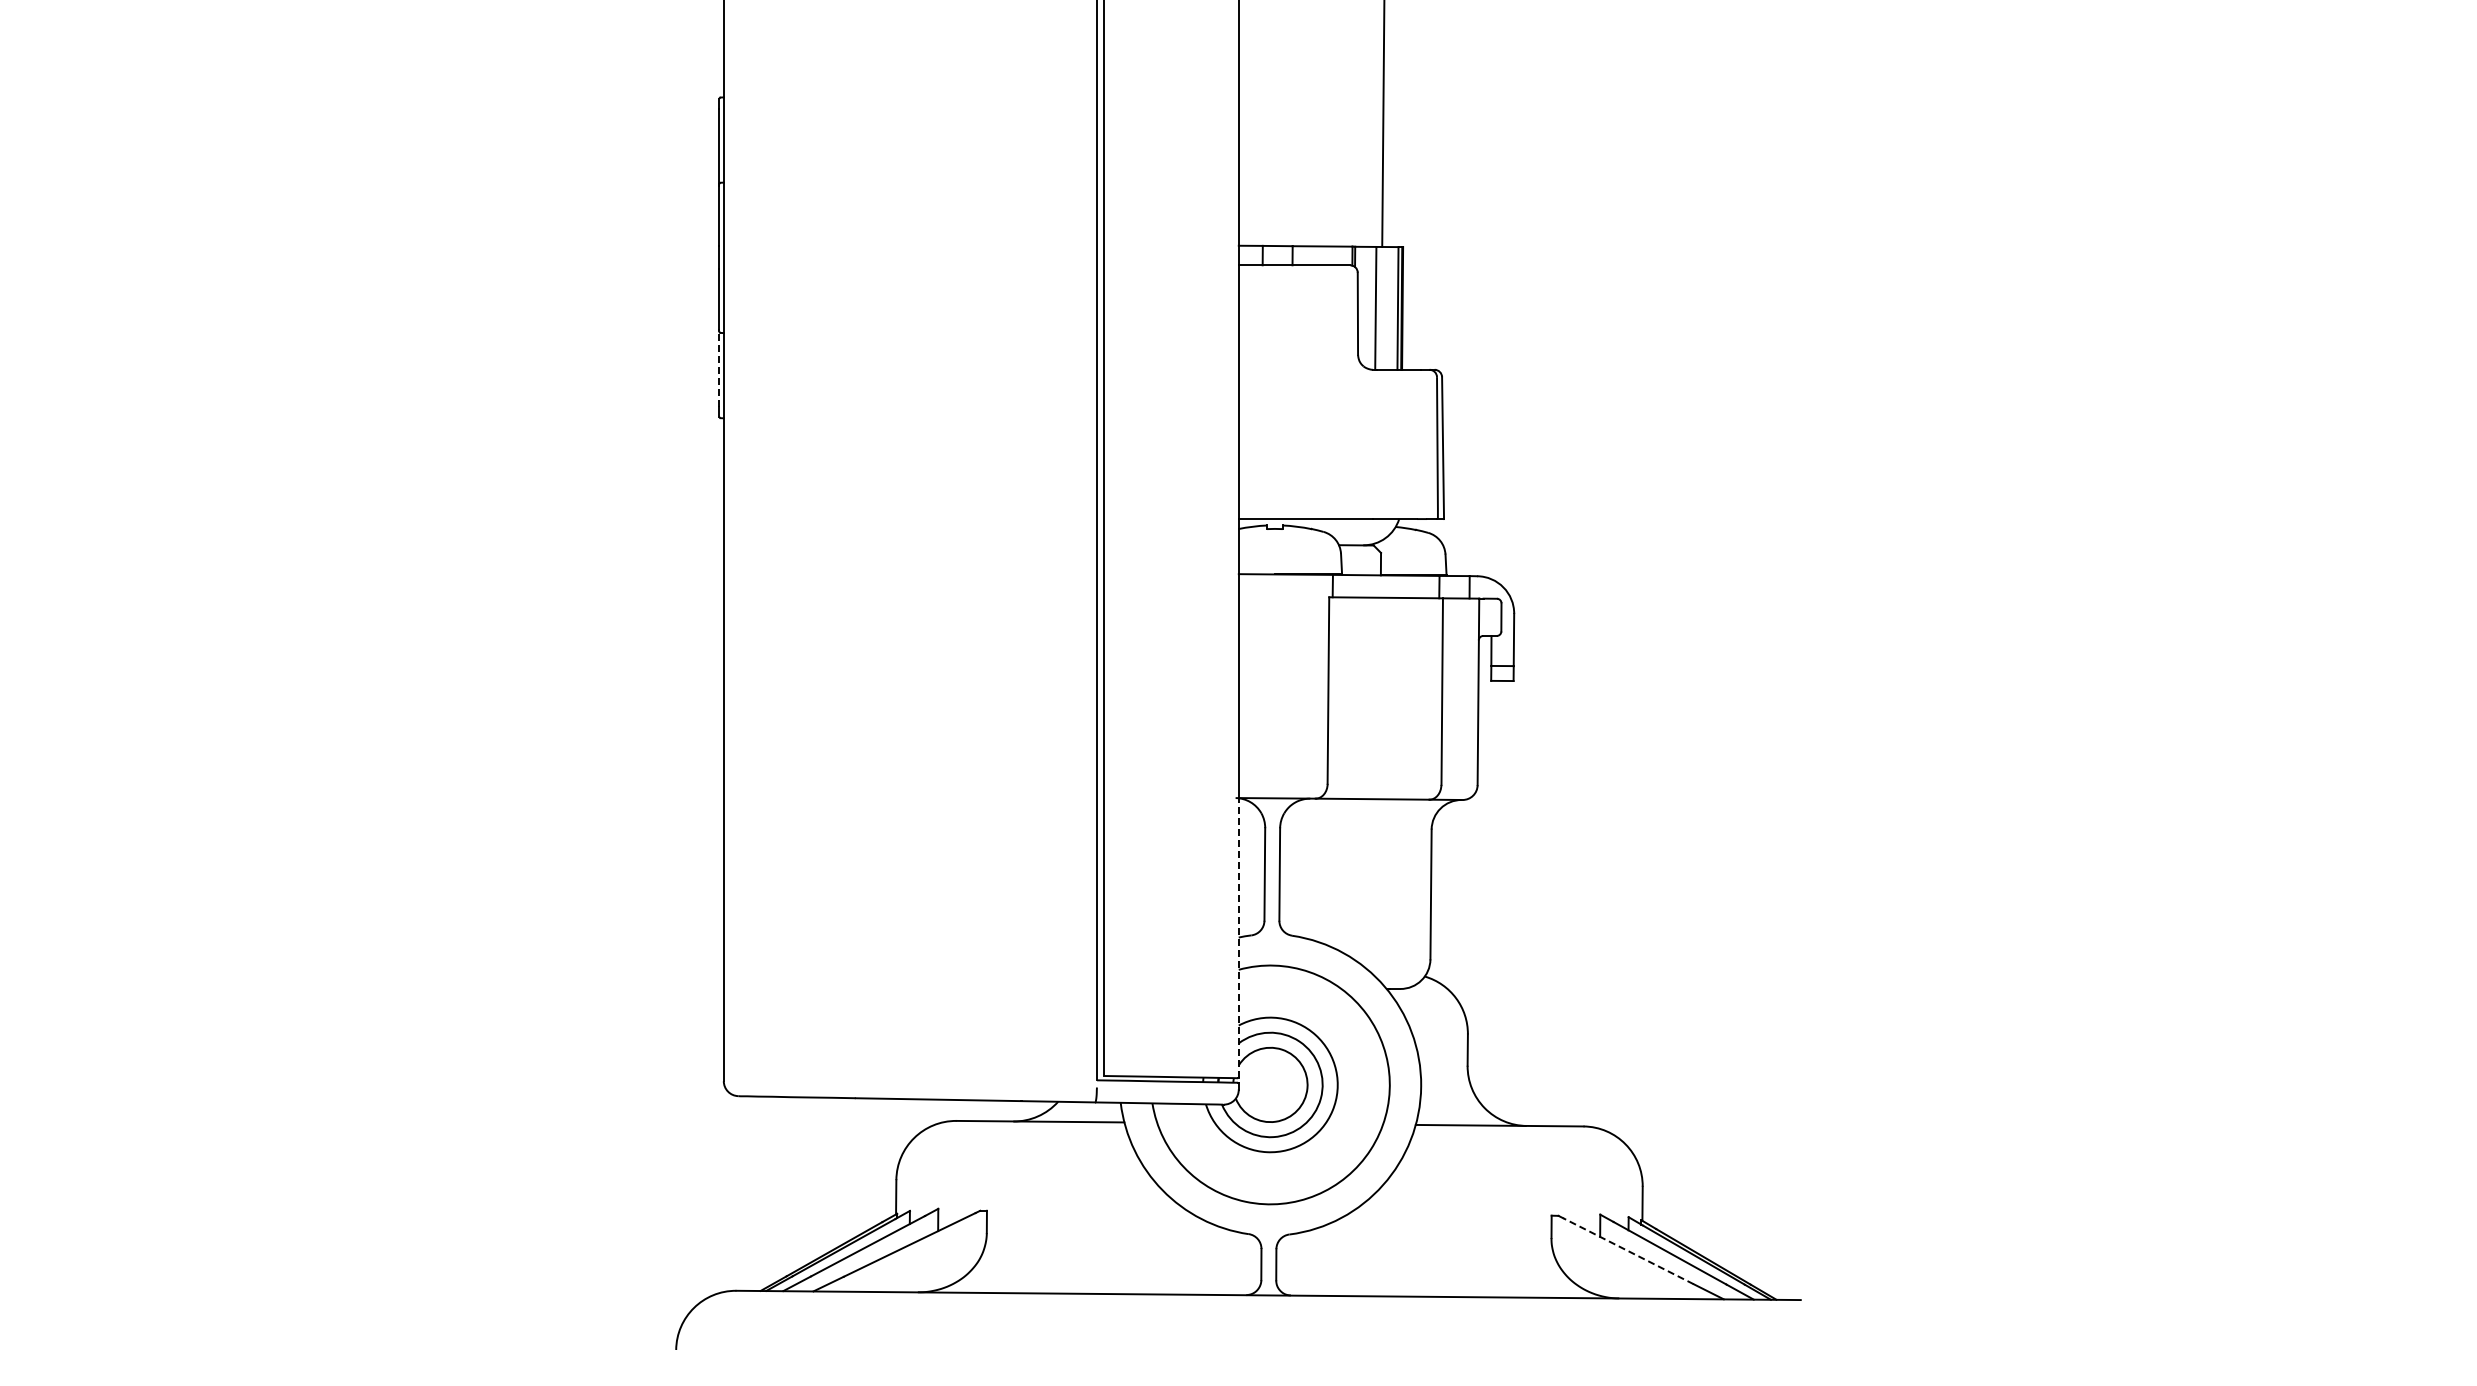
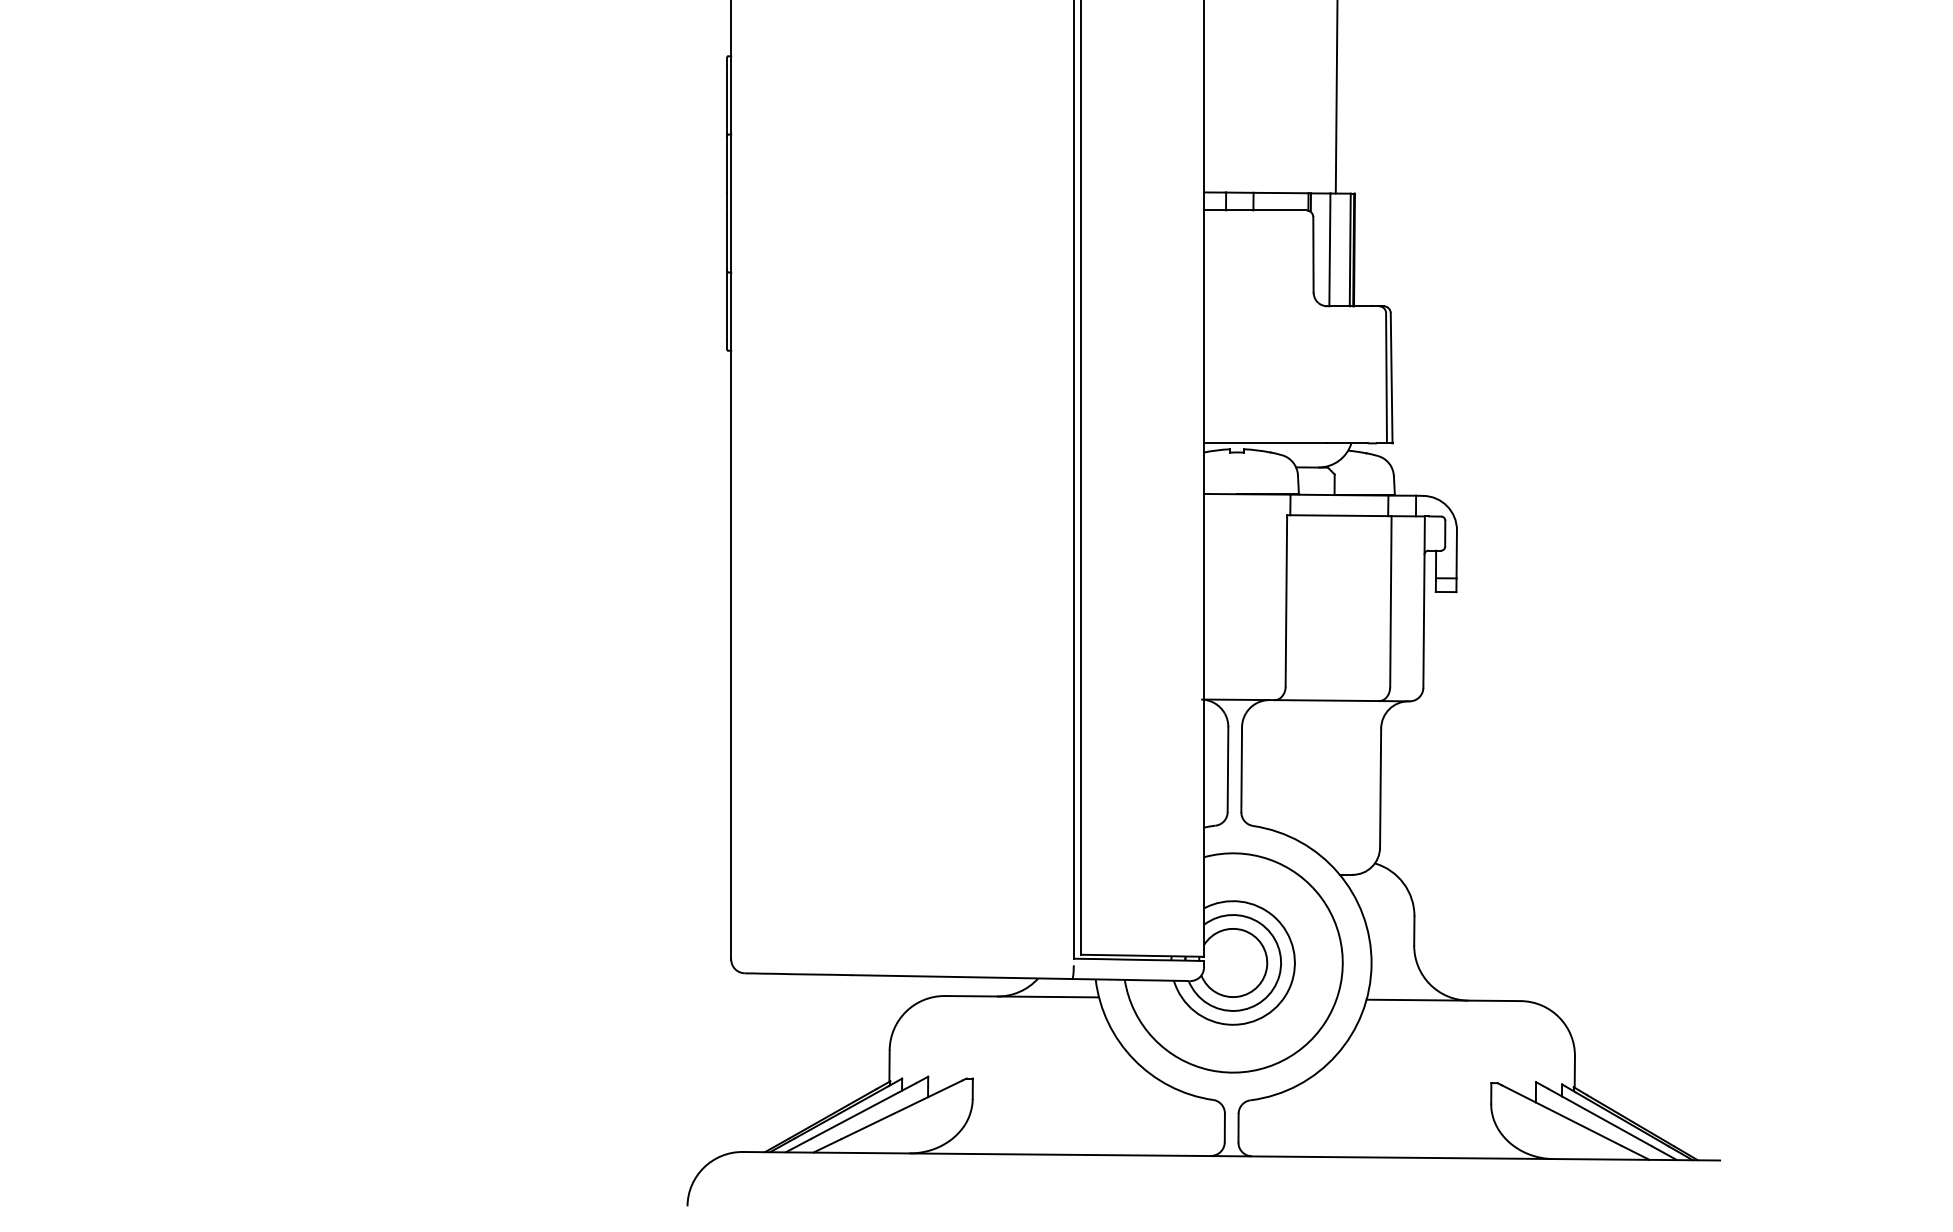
line: (719, 369) -> (727, 306), dashed -> solid
line: (1238, 938) -> (1203, 828), dashed -> solid
line: (1627, 1250) -> (1560, 1114), dashed -> solid

